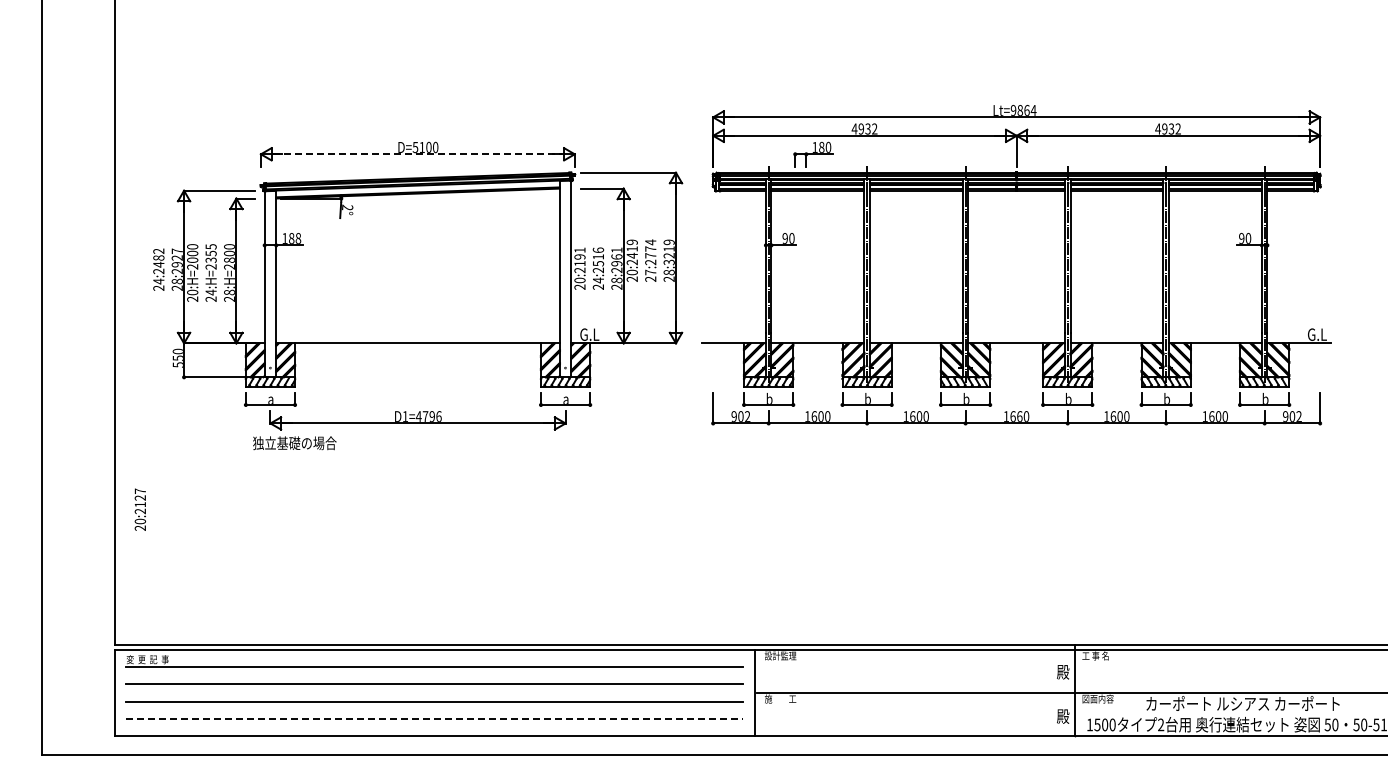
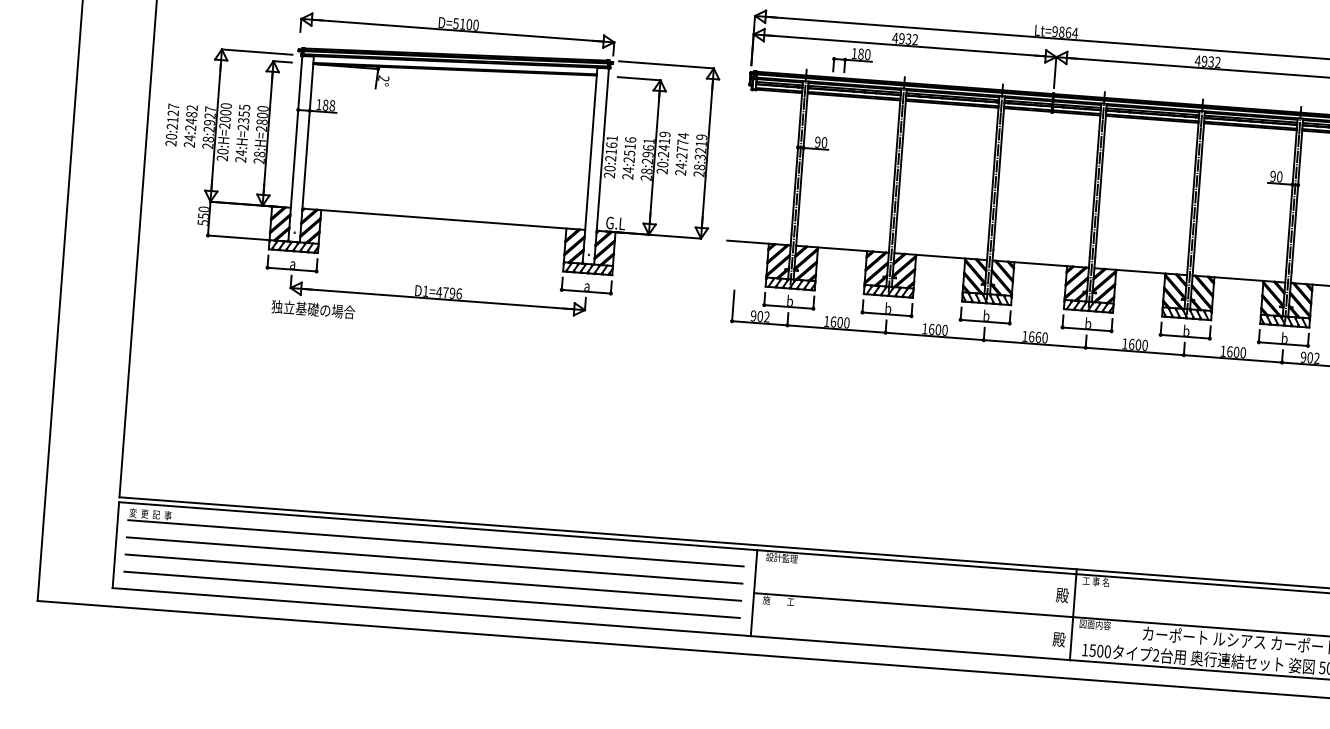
line: (417, 154) -> (457, 30), dashed -> solid
text: (579, 256) -> (611, 144), 20:2191 -> 20:2161
text: (650, 272) -> (680, 165), 27:2774 -> 24:2774
text: (139, 509) -> (171, 124), moved
line: (434, 718) -> (432, 594), dashed -> solid

